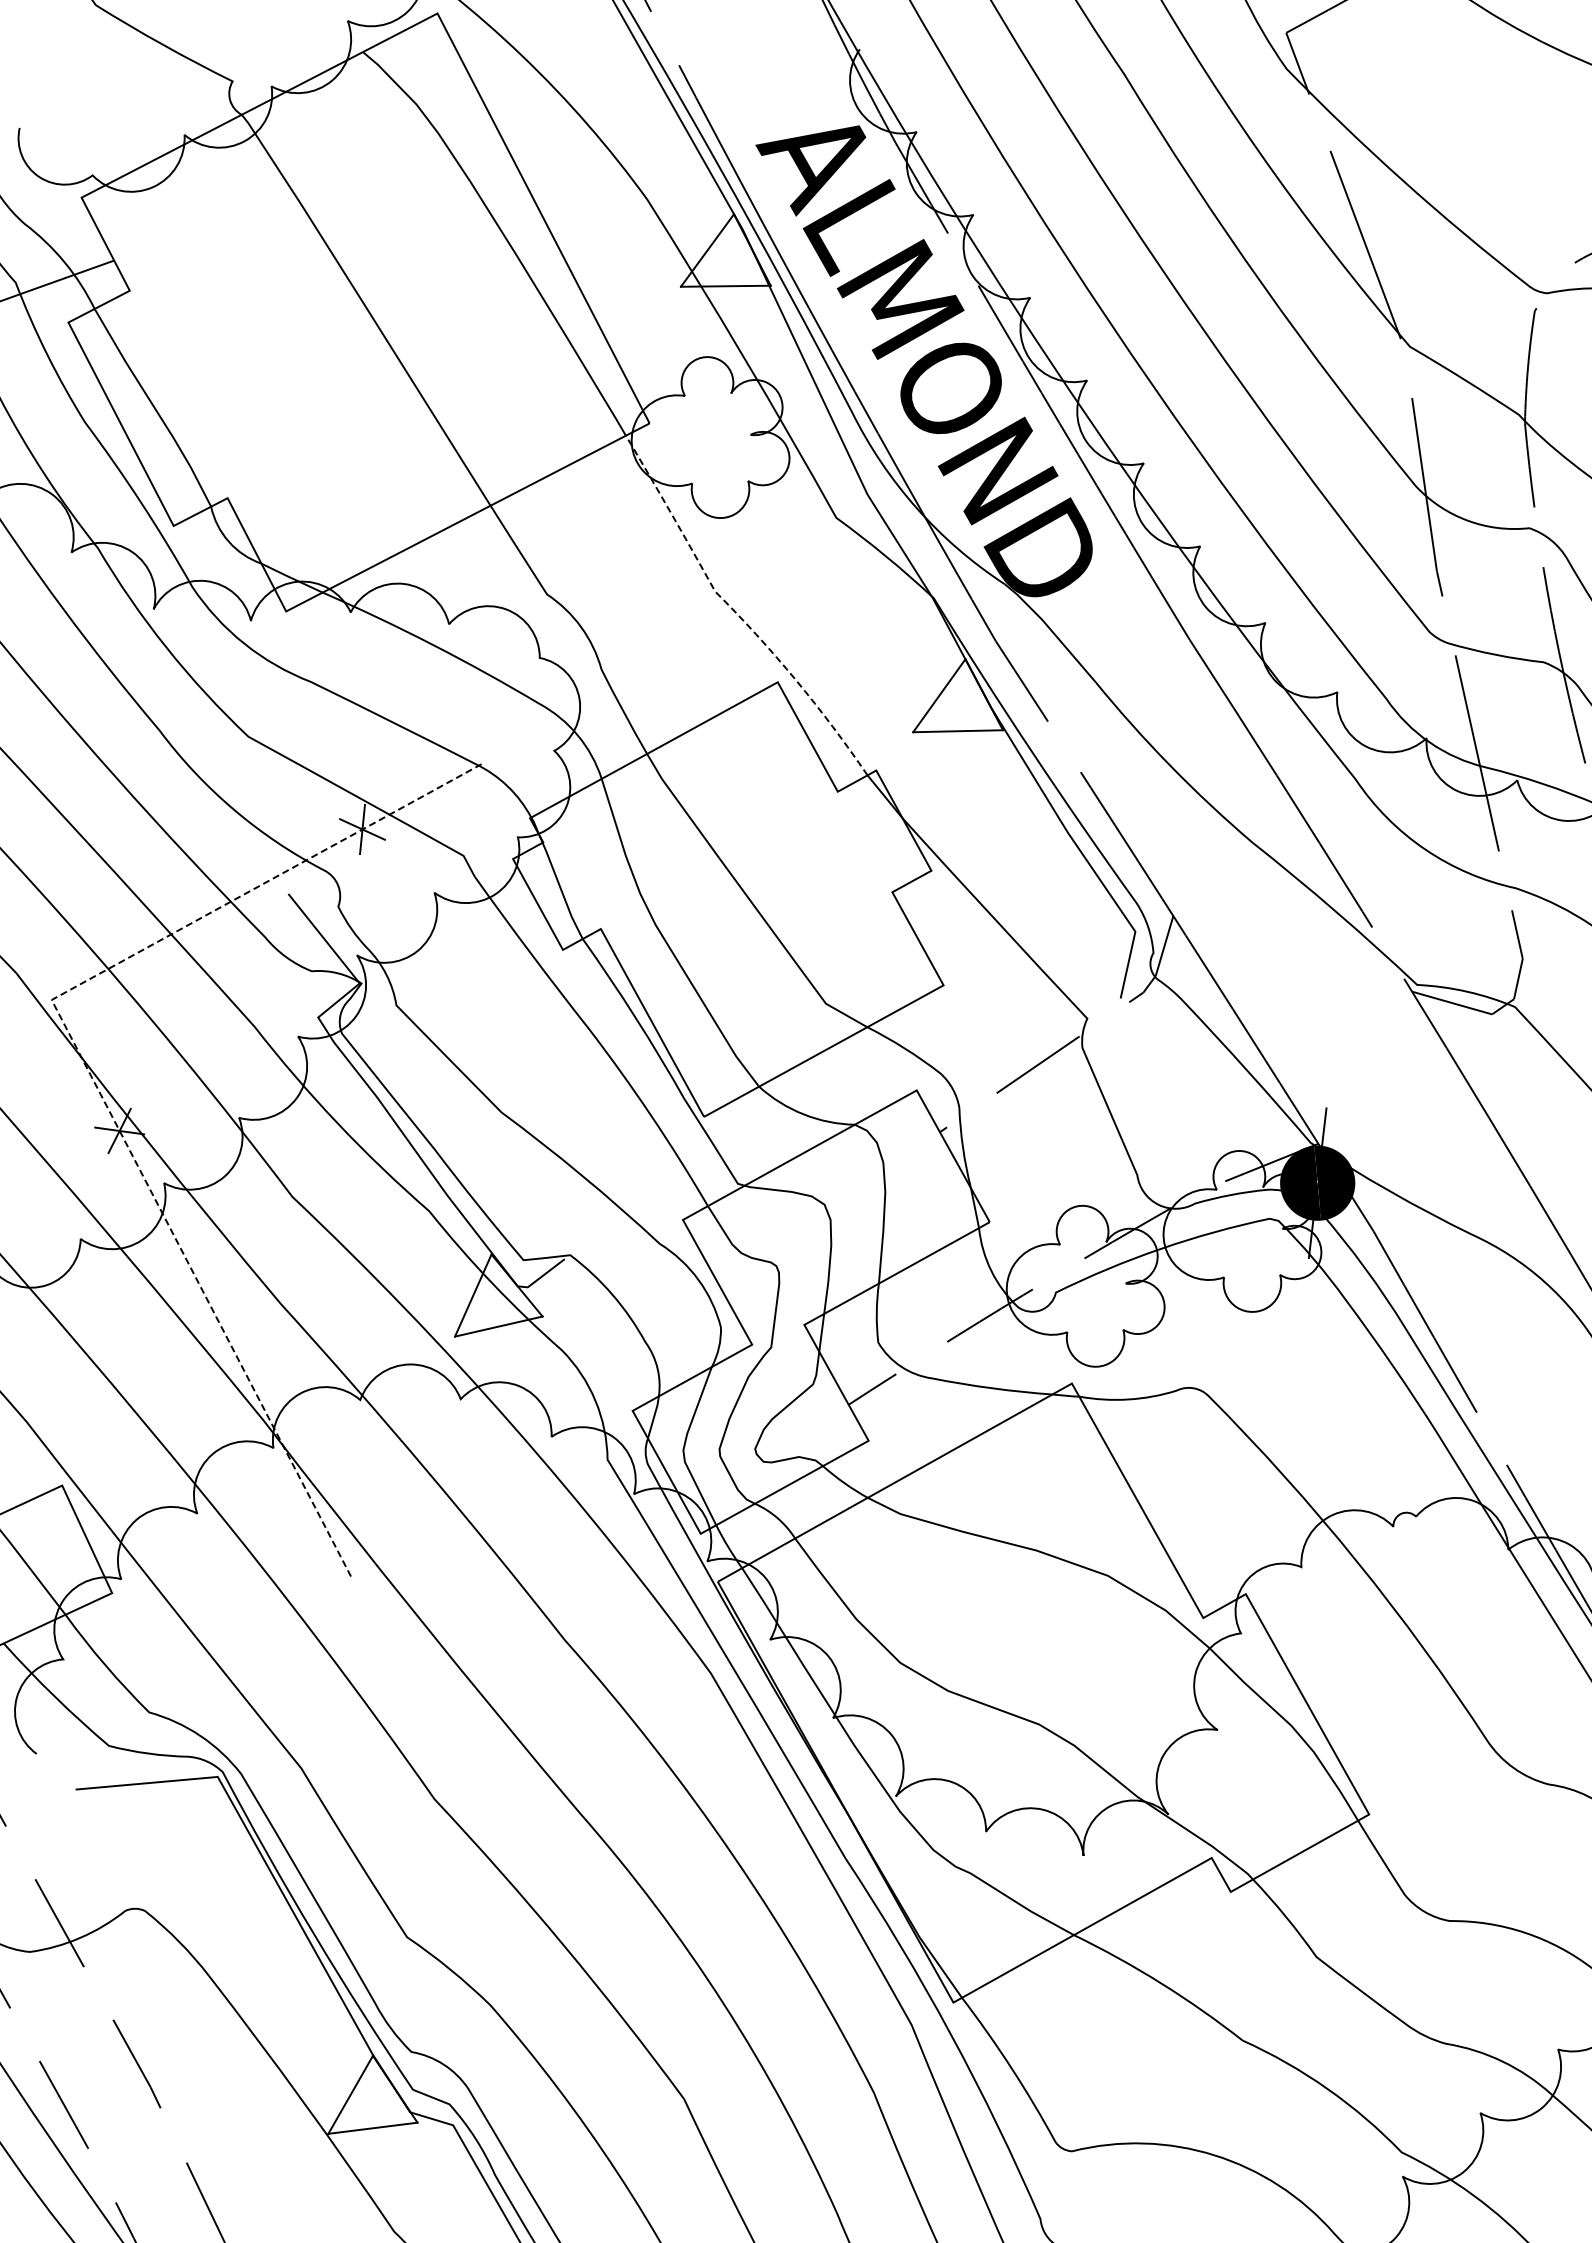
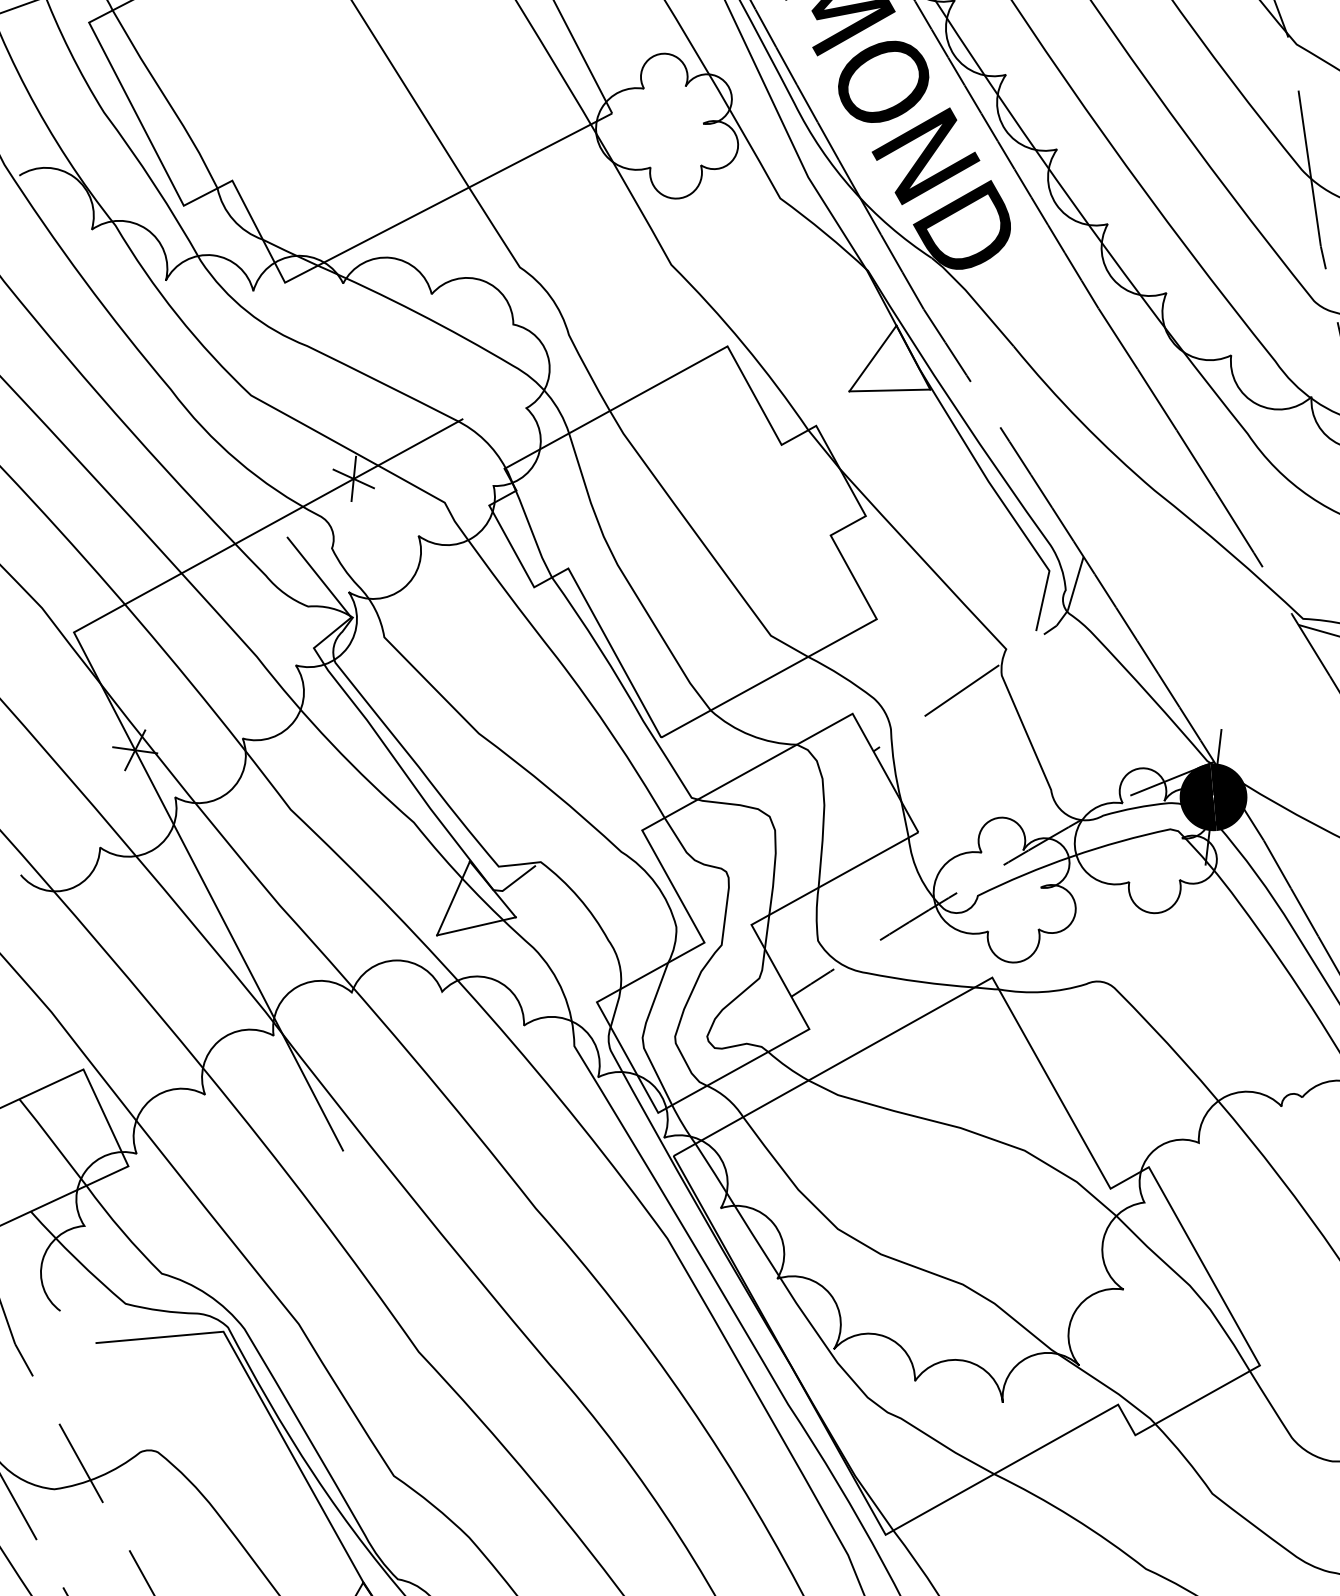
line: (736, 613) -> (690, 284), dashed -> solid
line: (87, 1068) -> (106, 694), dashed -> solid

